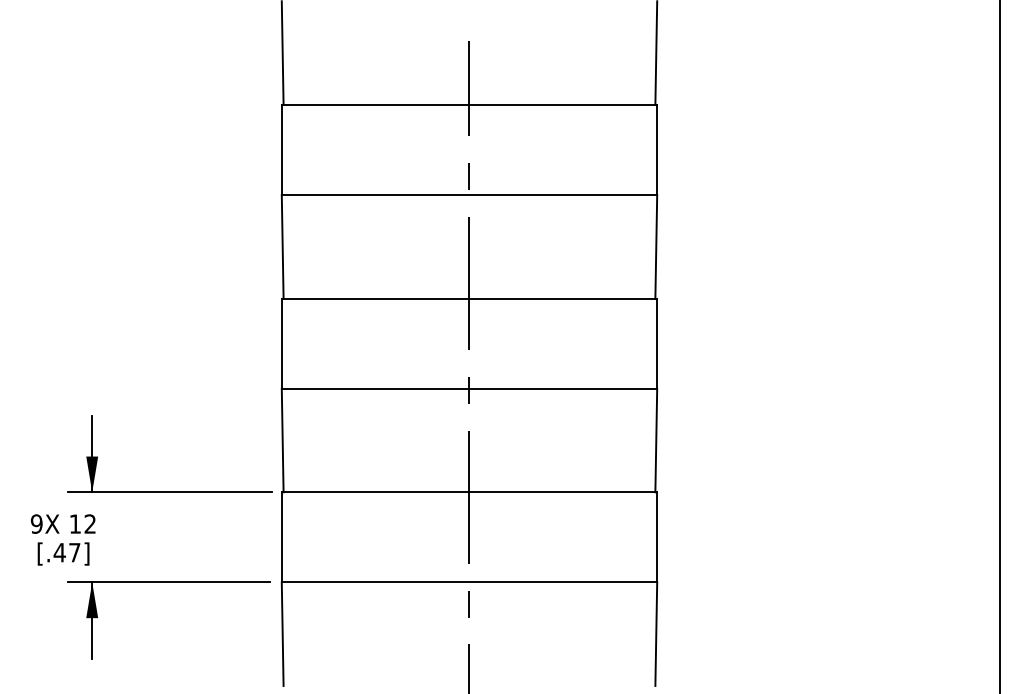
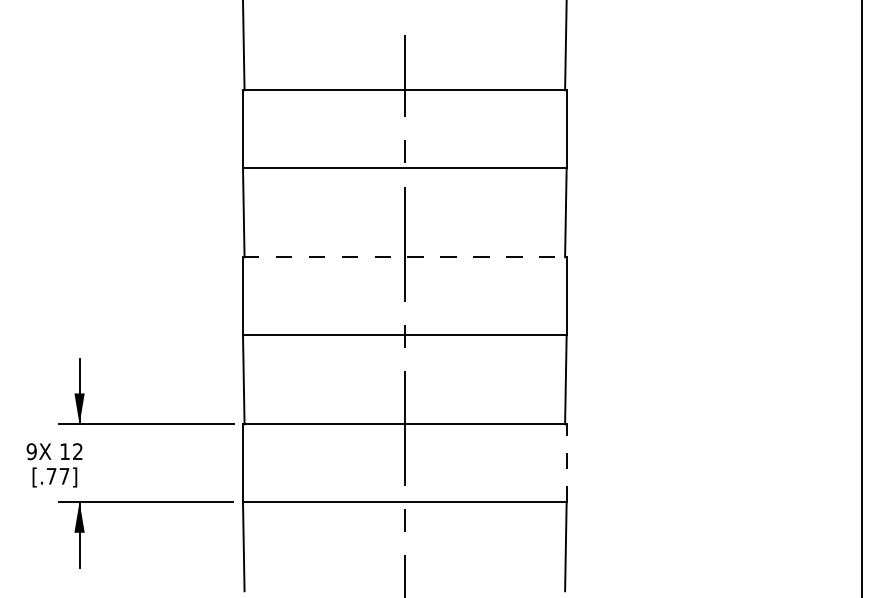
line: (469, 298) -> (404, 257), solid -> dashed
line: (657, 537) -> (566, 463), solid -> dashed
text: (59, 552) -> (51, 476), [.47] -> [.77]

